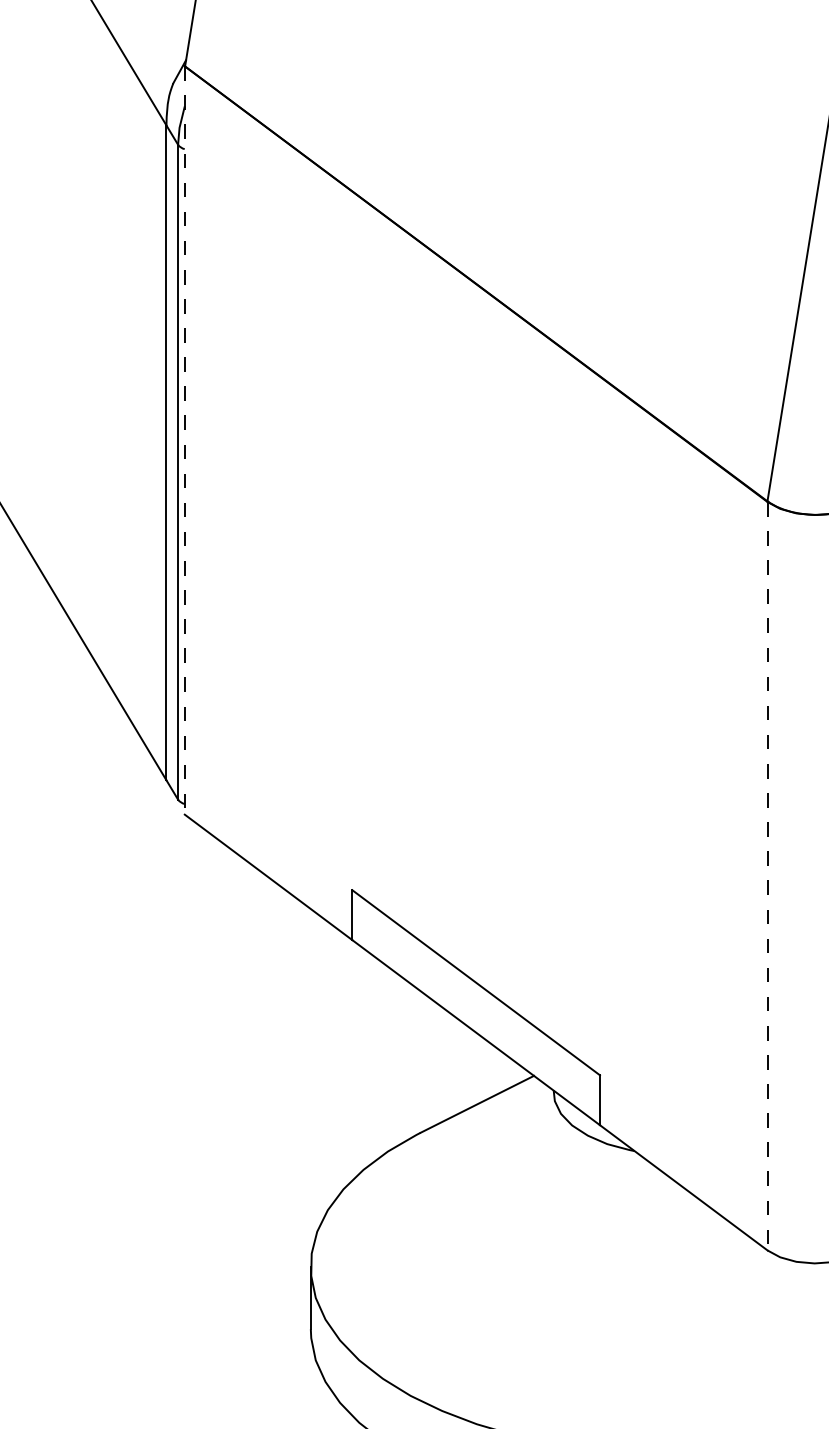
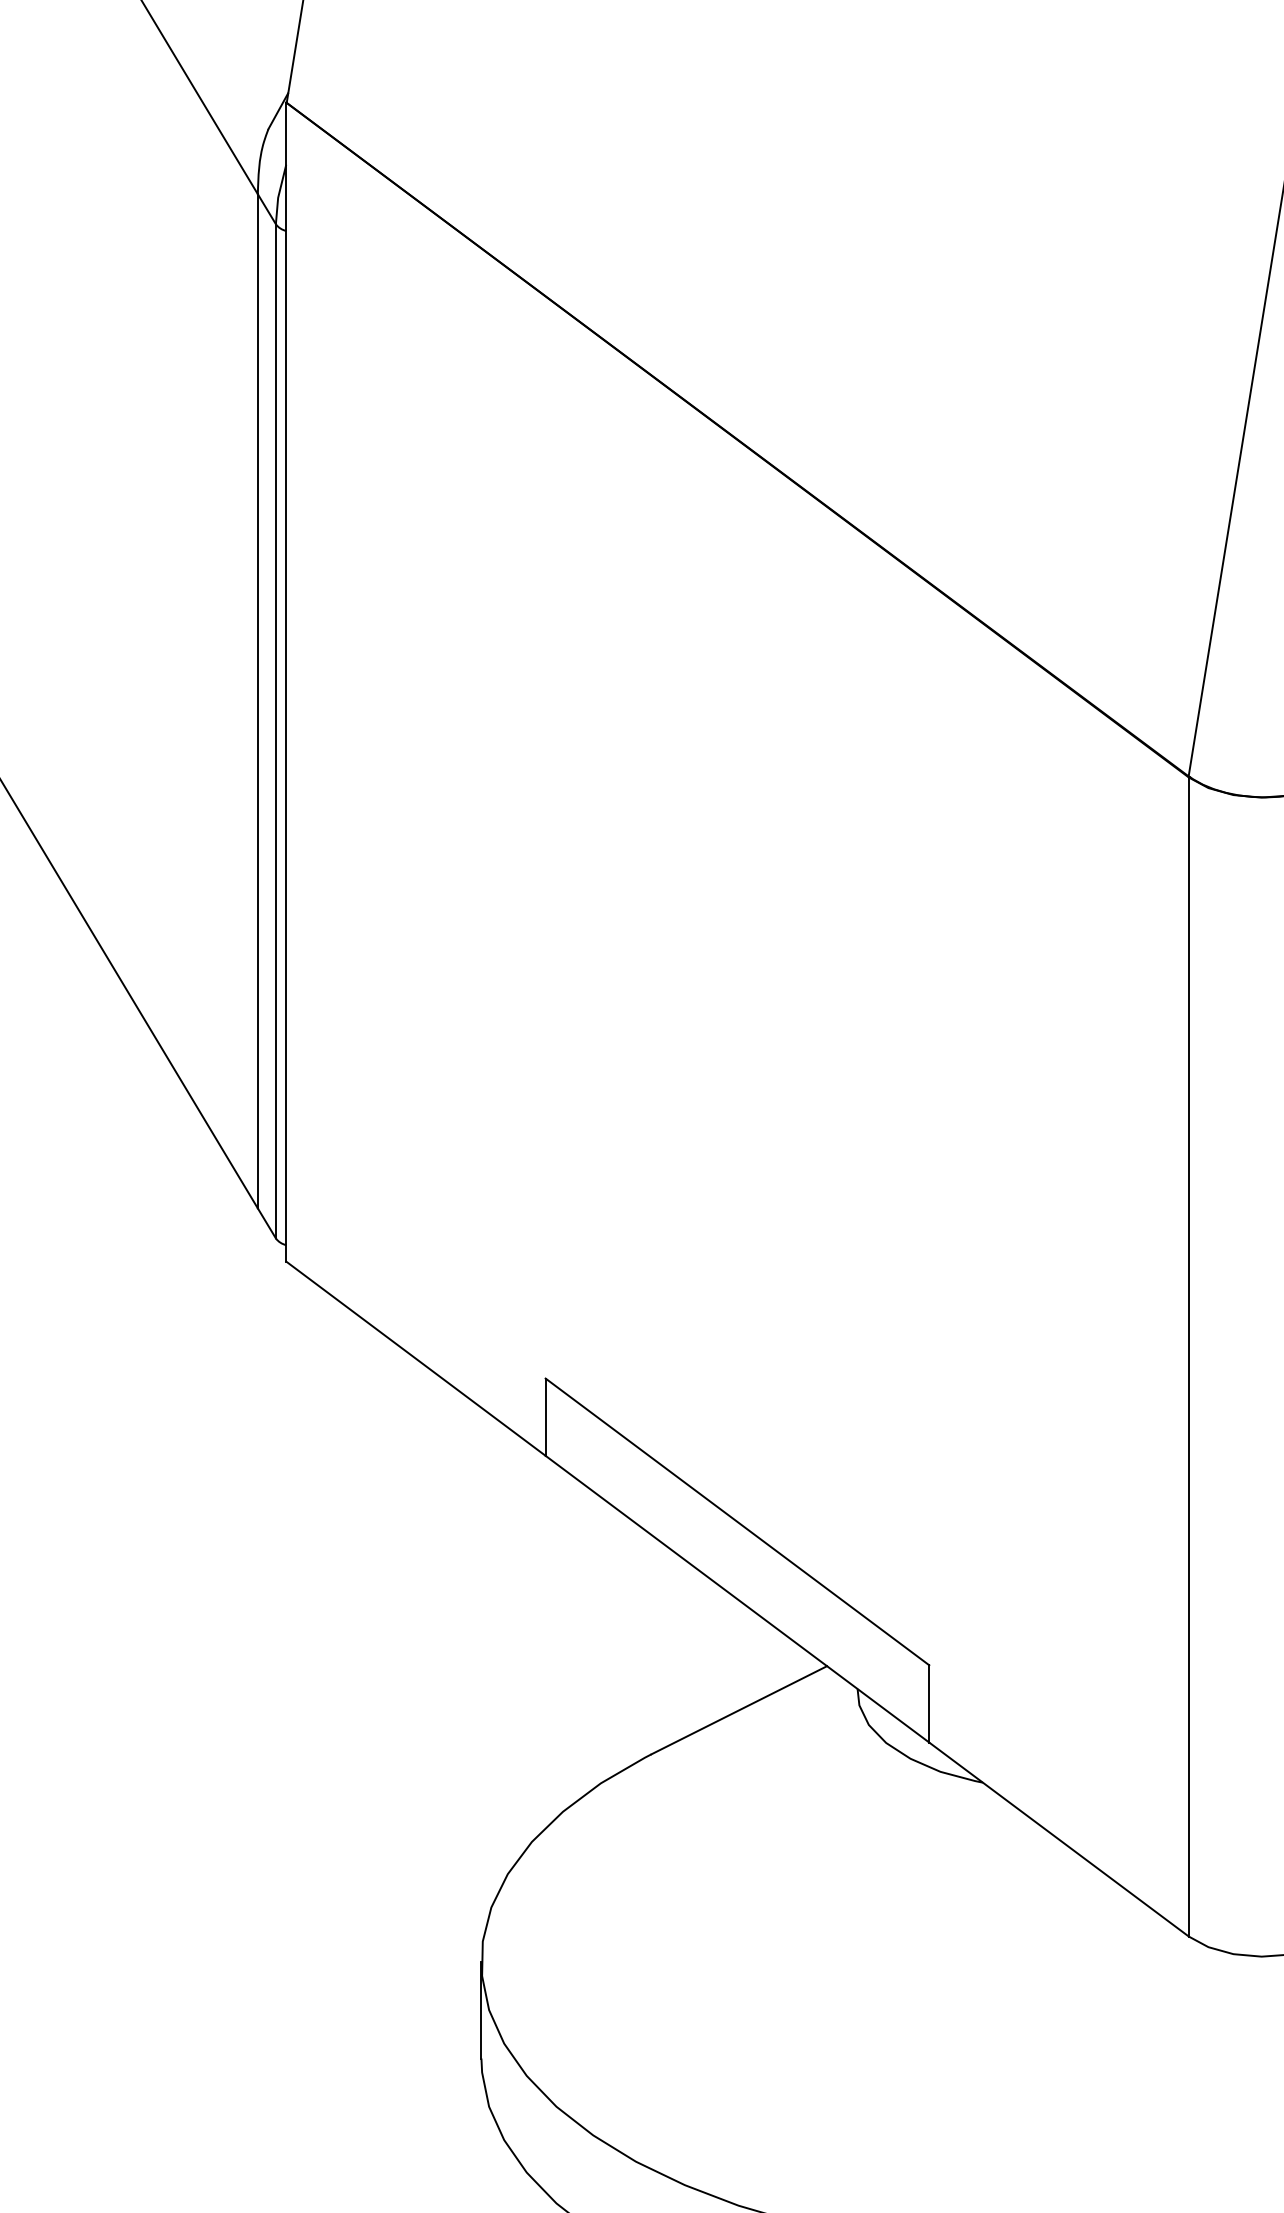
line: (184, 440) -> (285, 682), dashed -> solid
line: (767, 876) -> (1188, 1357), dashed -> solid

